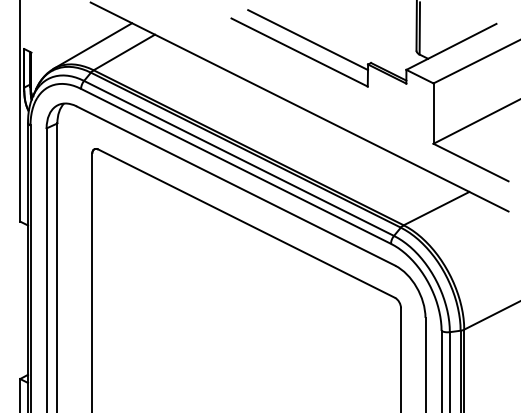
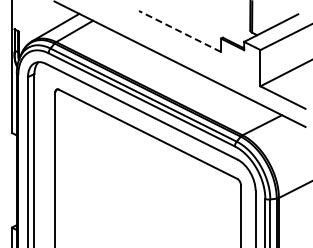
line: (308, 39) -> (185, 23), removed
line: (300, 52) -> (180, 31), solid -> dashed

